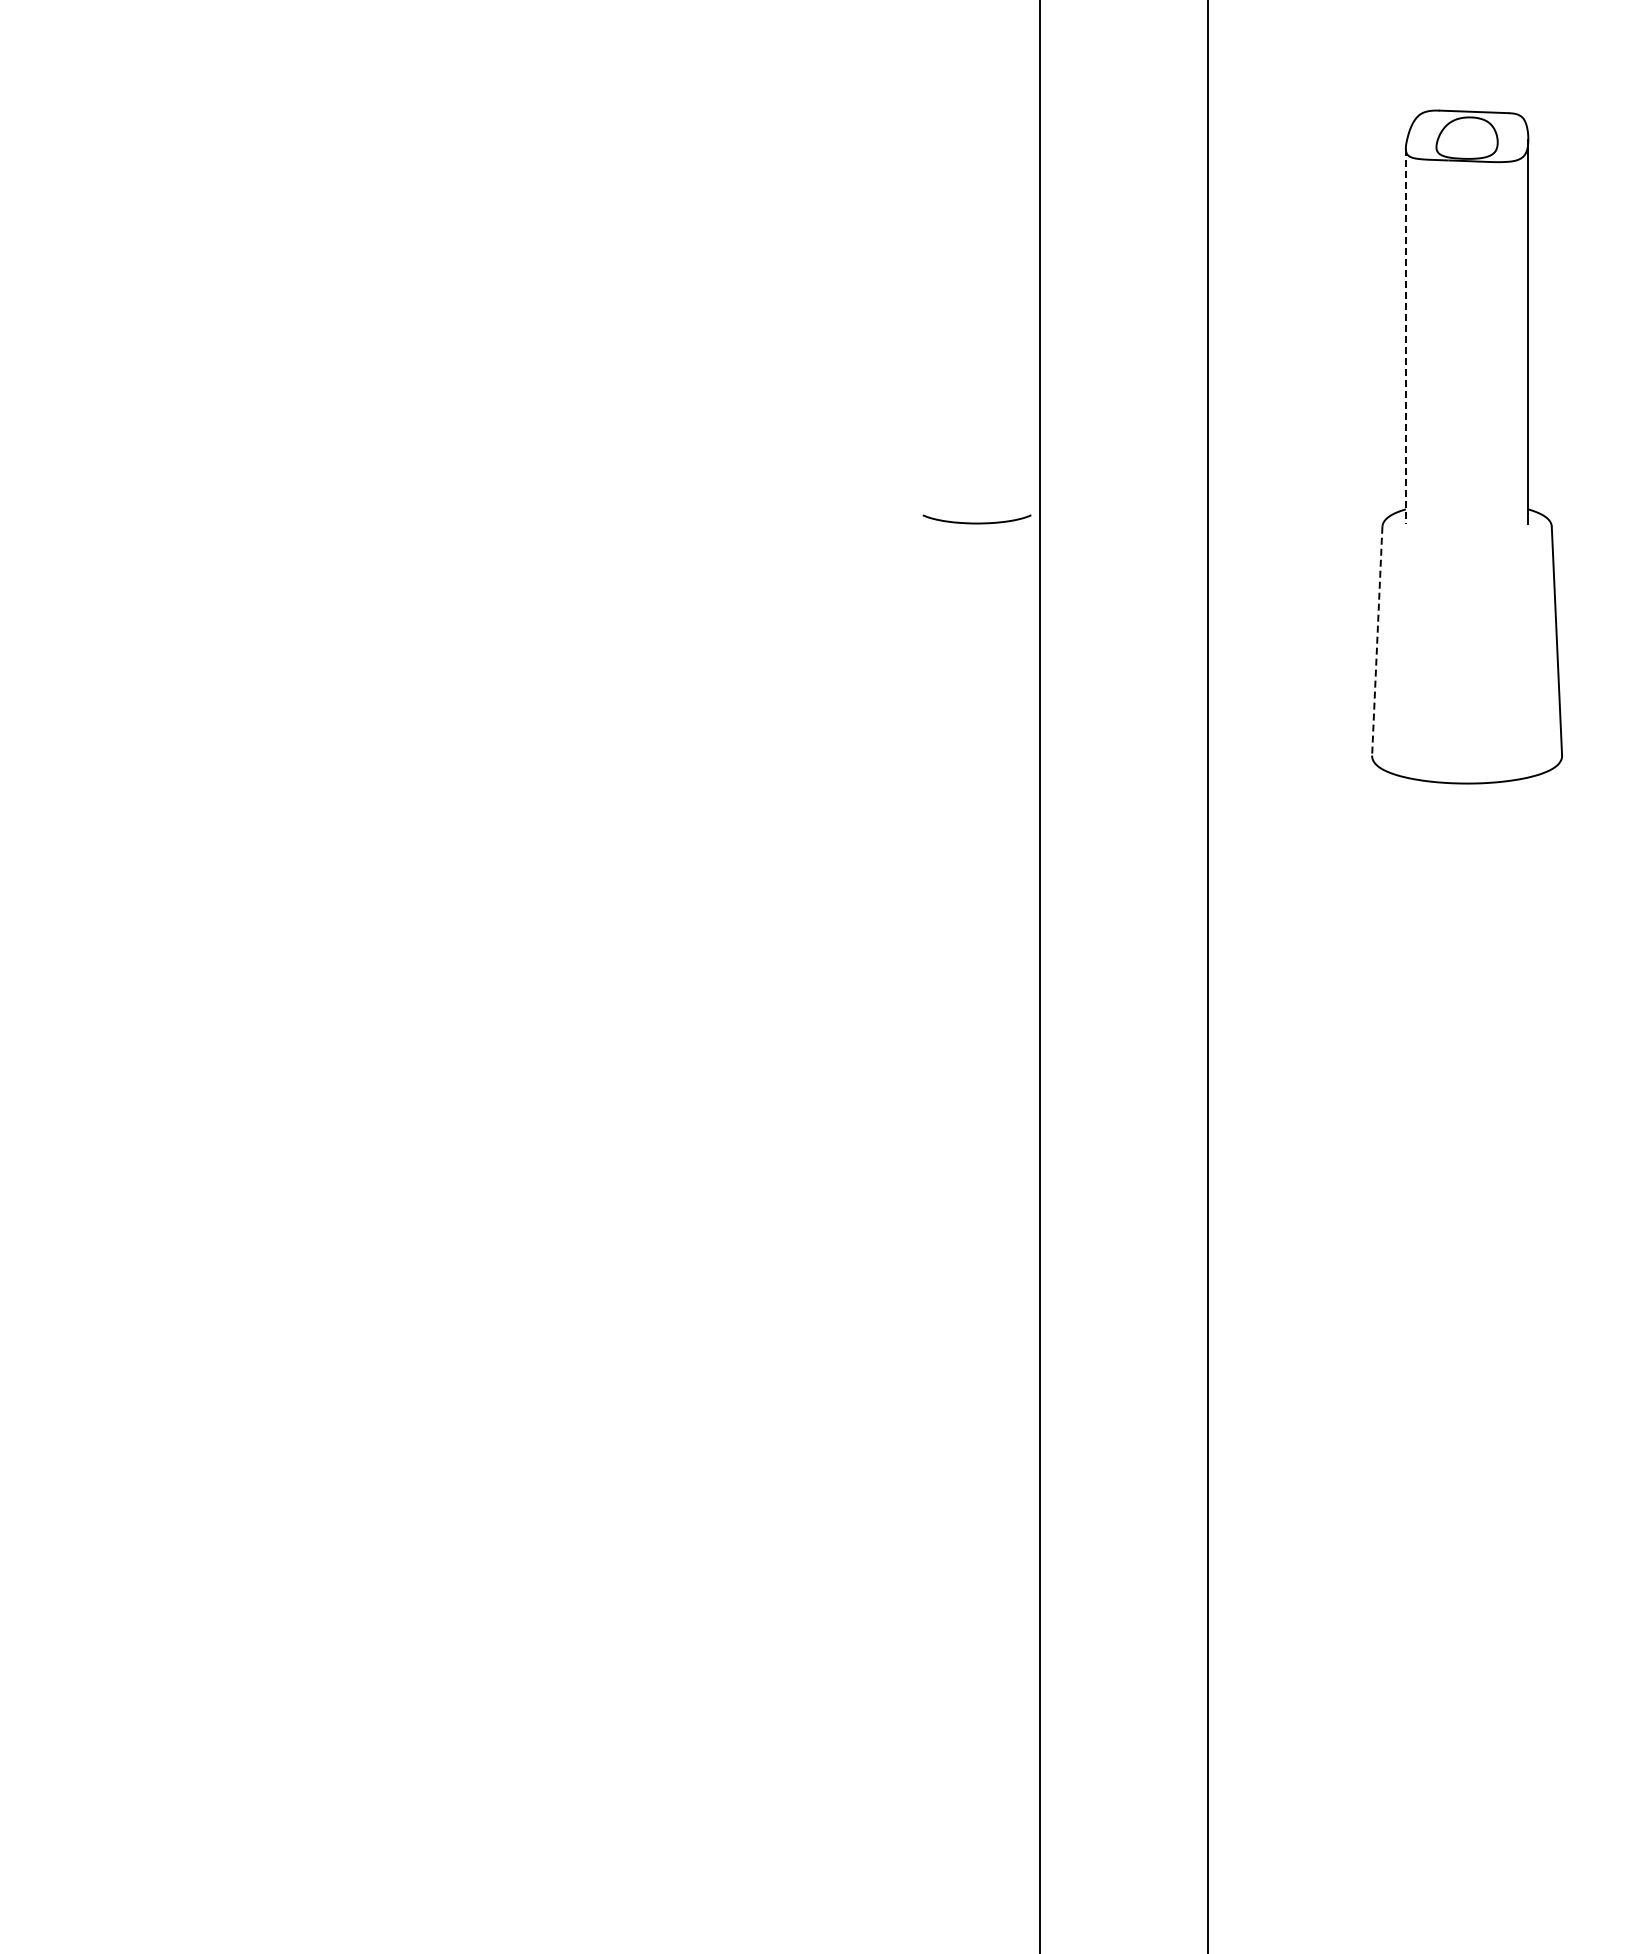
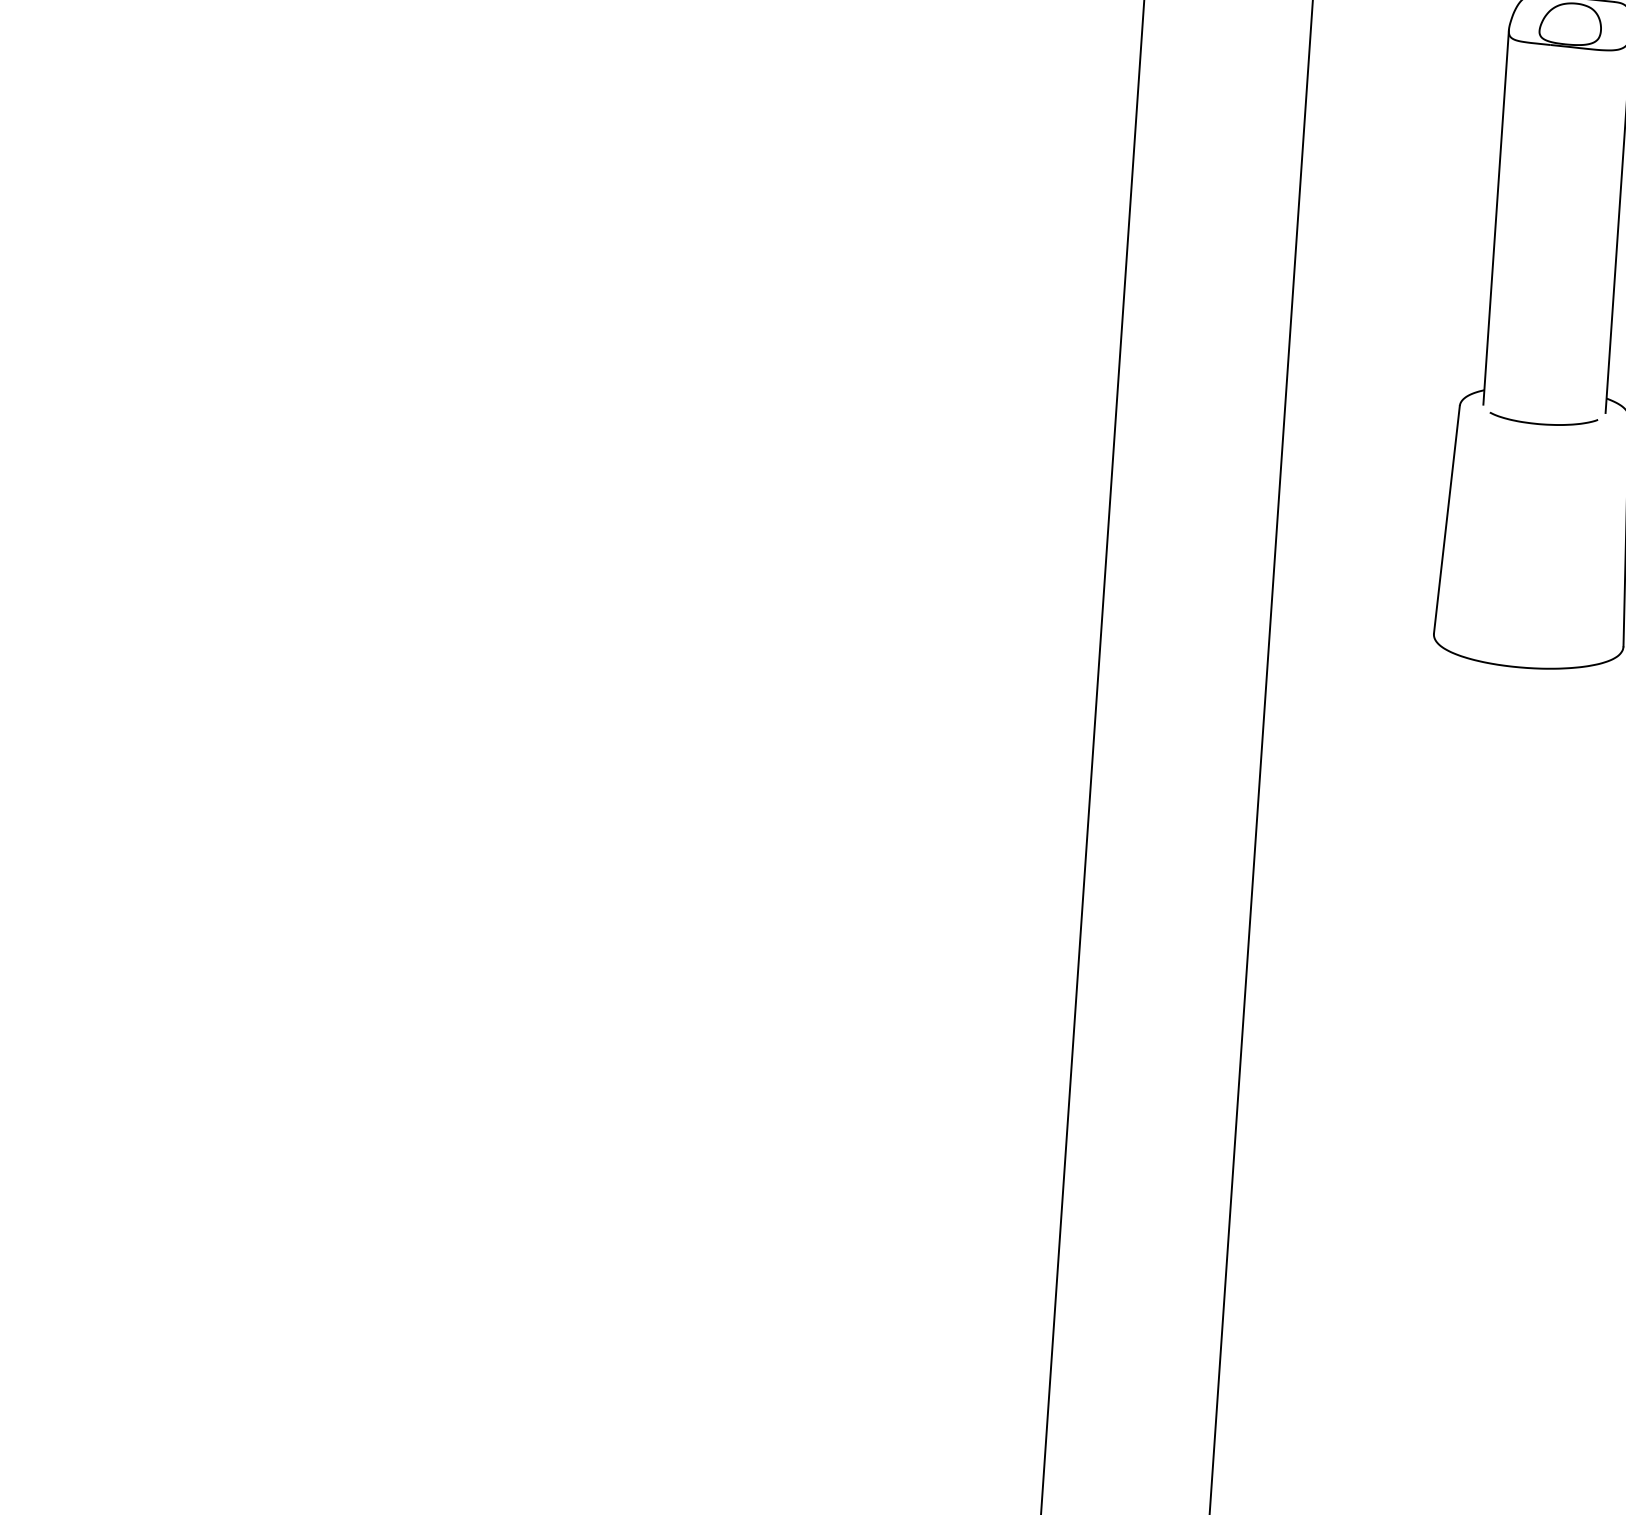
line: (1405, 336) -> (1495, 217), dashed -> solid
curve: (976, 522) -> (1542, 423), moved
line: (1377, 641) -> (1447, 520), dashed -> solid

